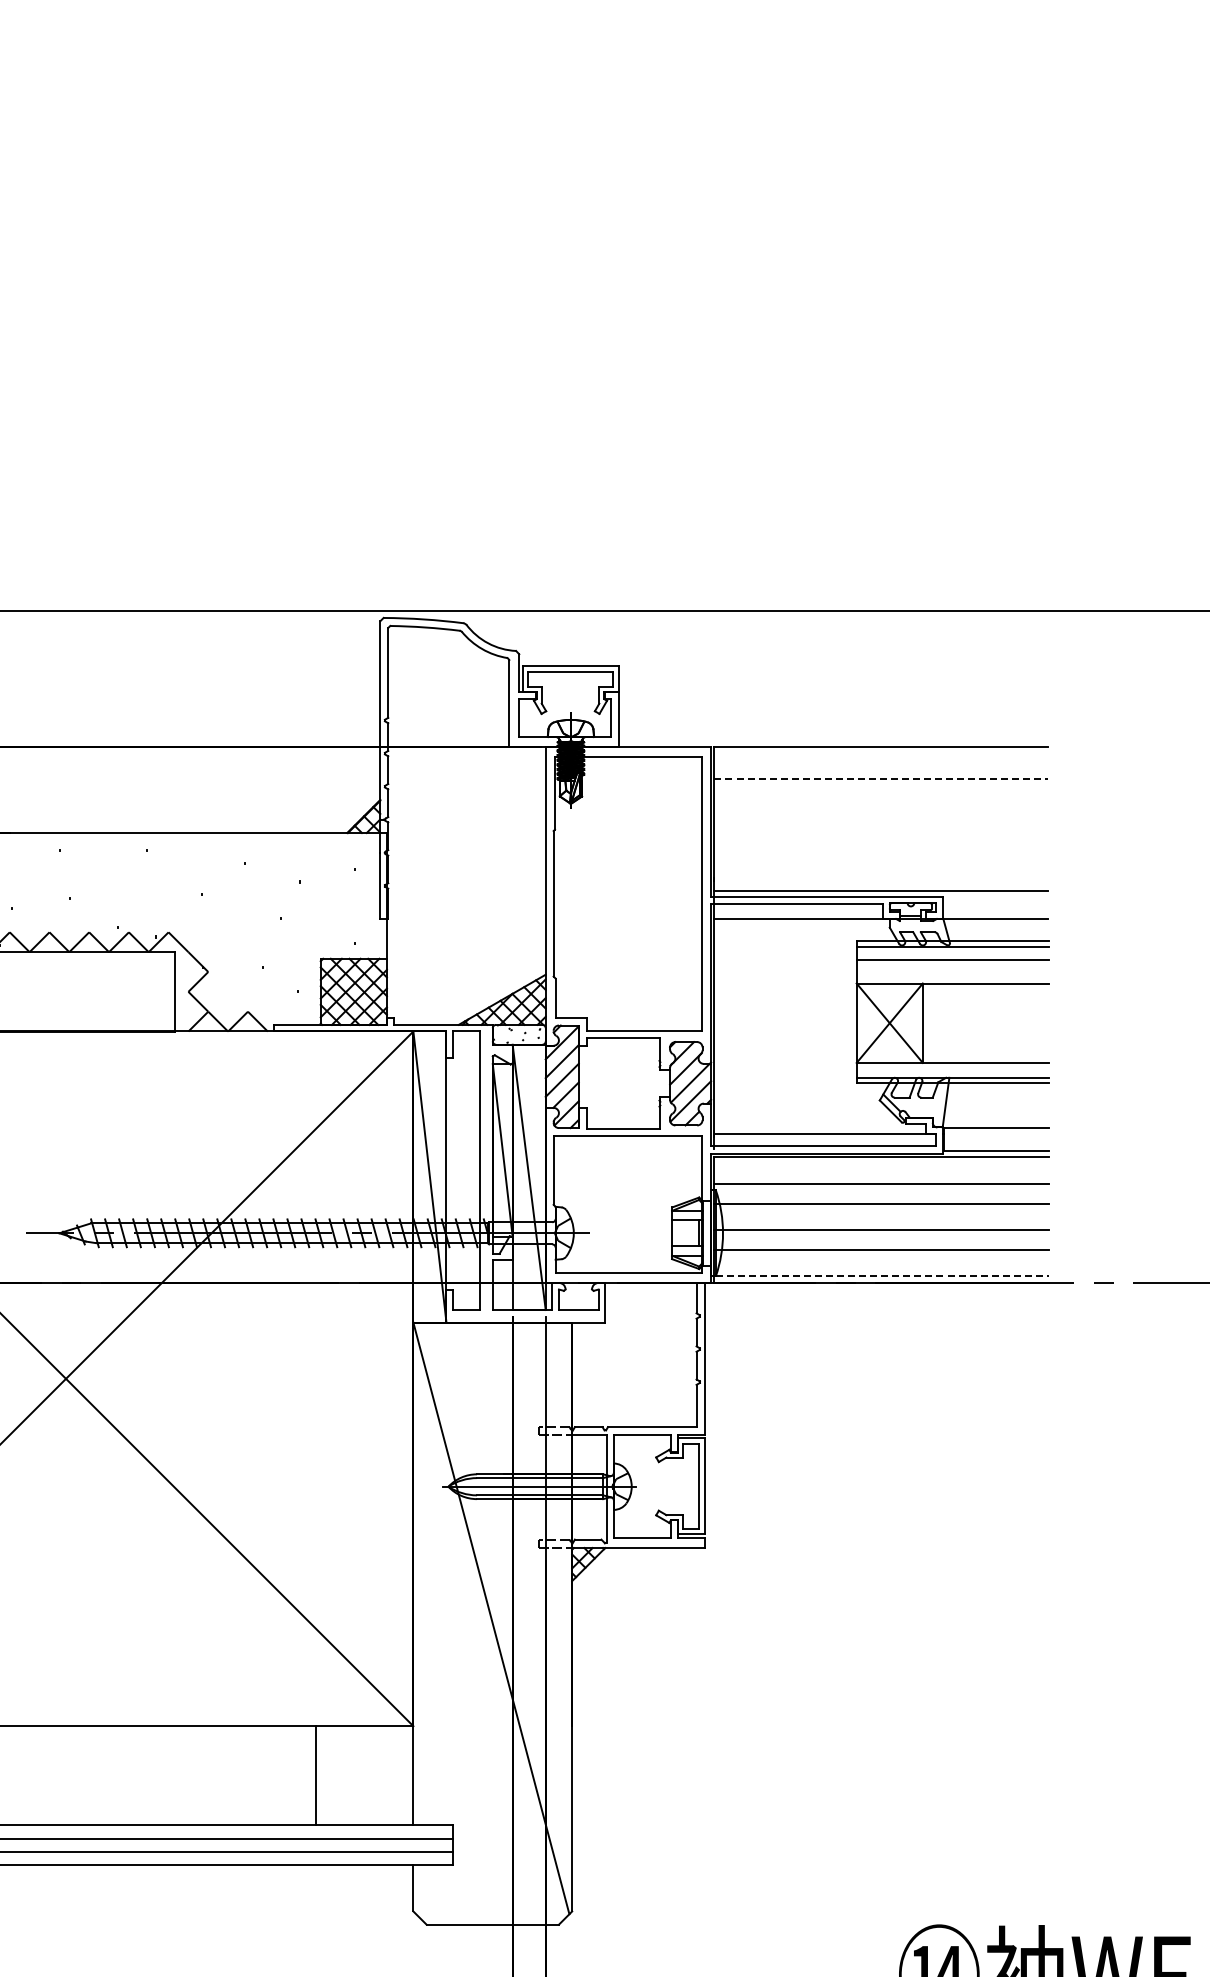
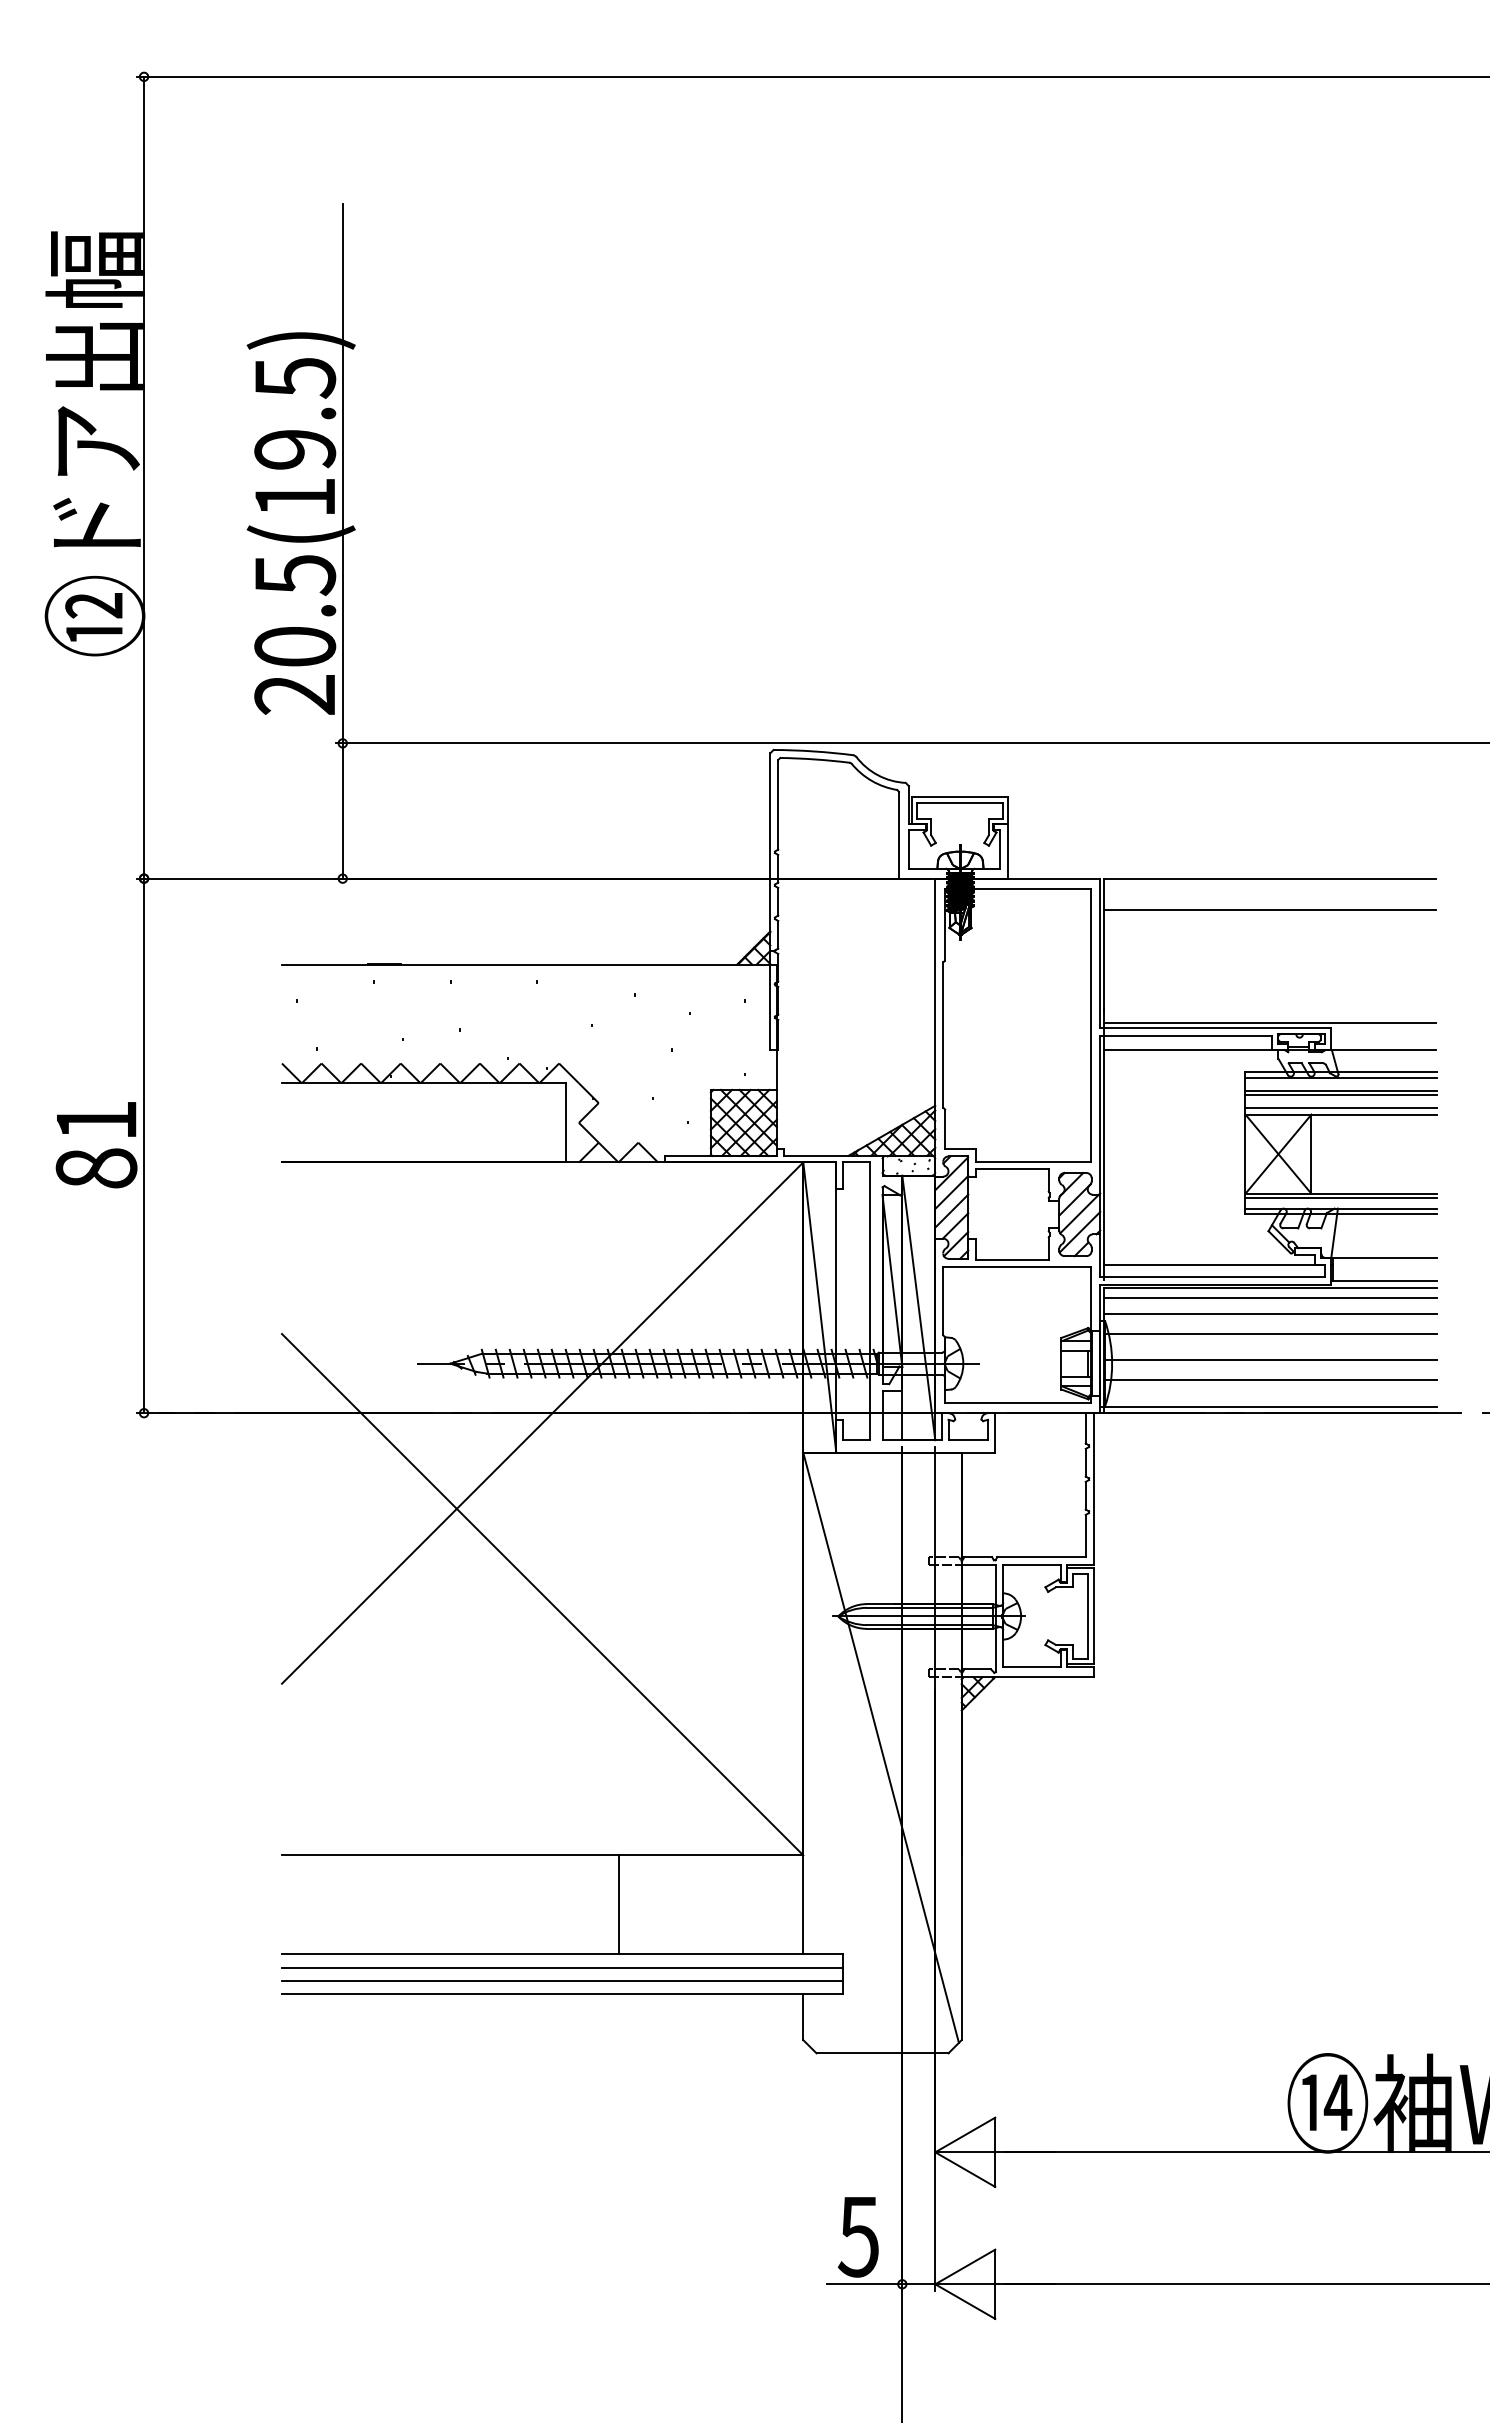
line: (881, 778) -> (1270, 910), dashed -> solid
line: (951, 963) -> (1340, 1094), added
line: (951, 976) -> (1340, 1107), added
line: (951, 1067) -> (1340, 1198), added
line: (880, 1166) -> (1269, 1297), added
line: (881, 1276) -> (1270, 1406), dashed -> solid
line: (316, 1775) -> (618, 1904), moved

